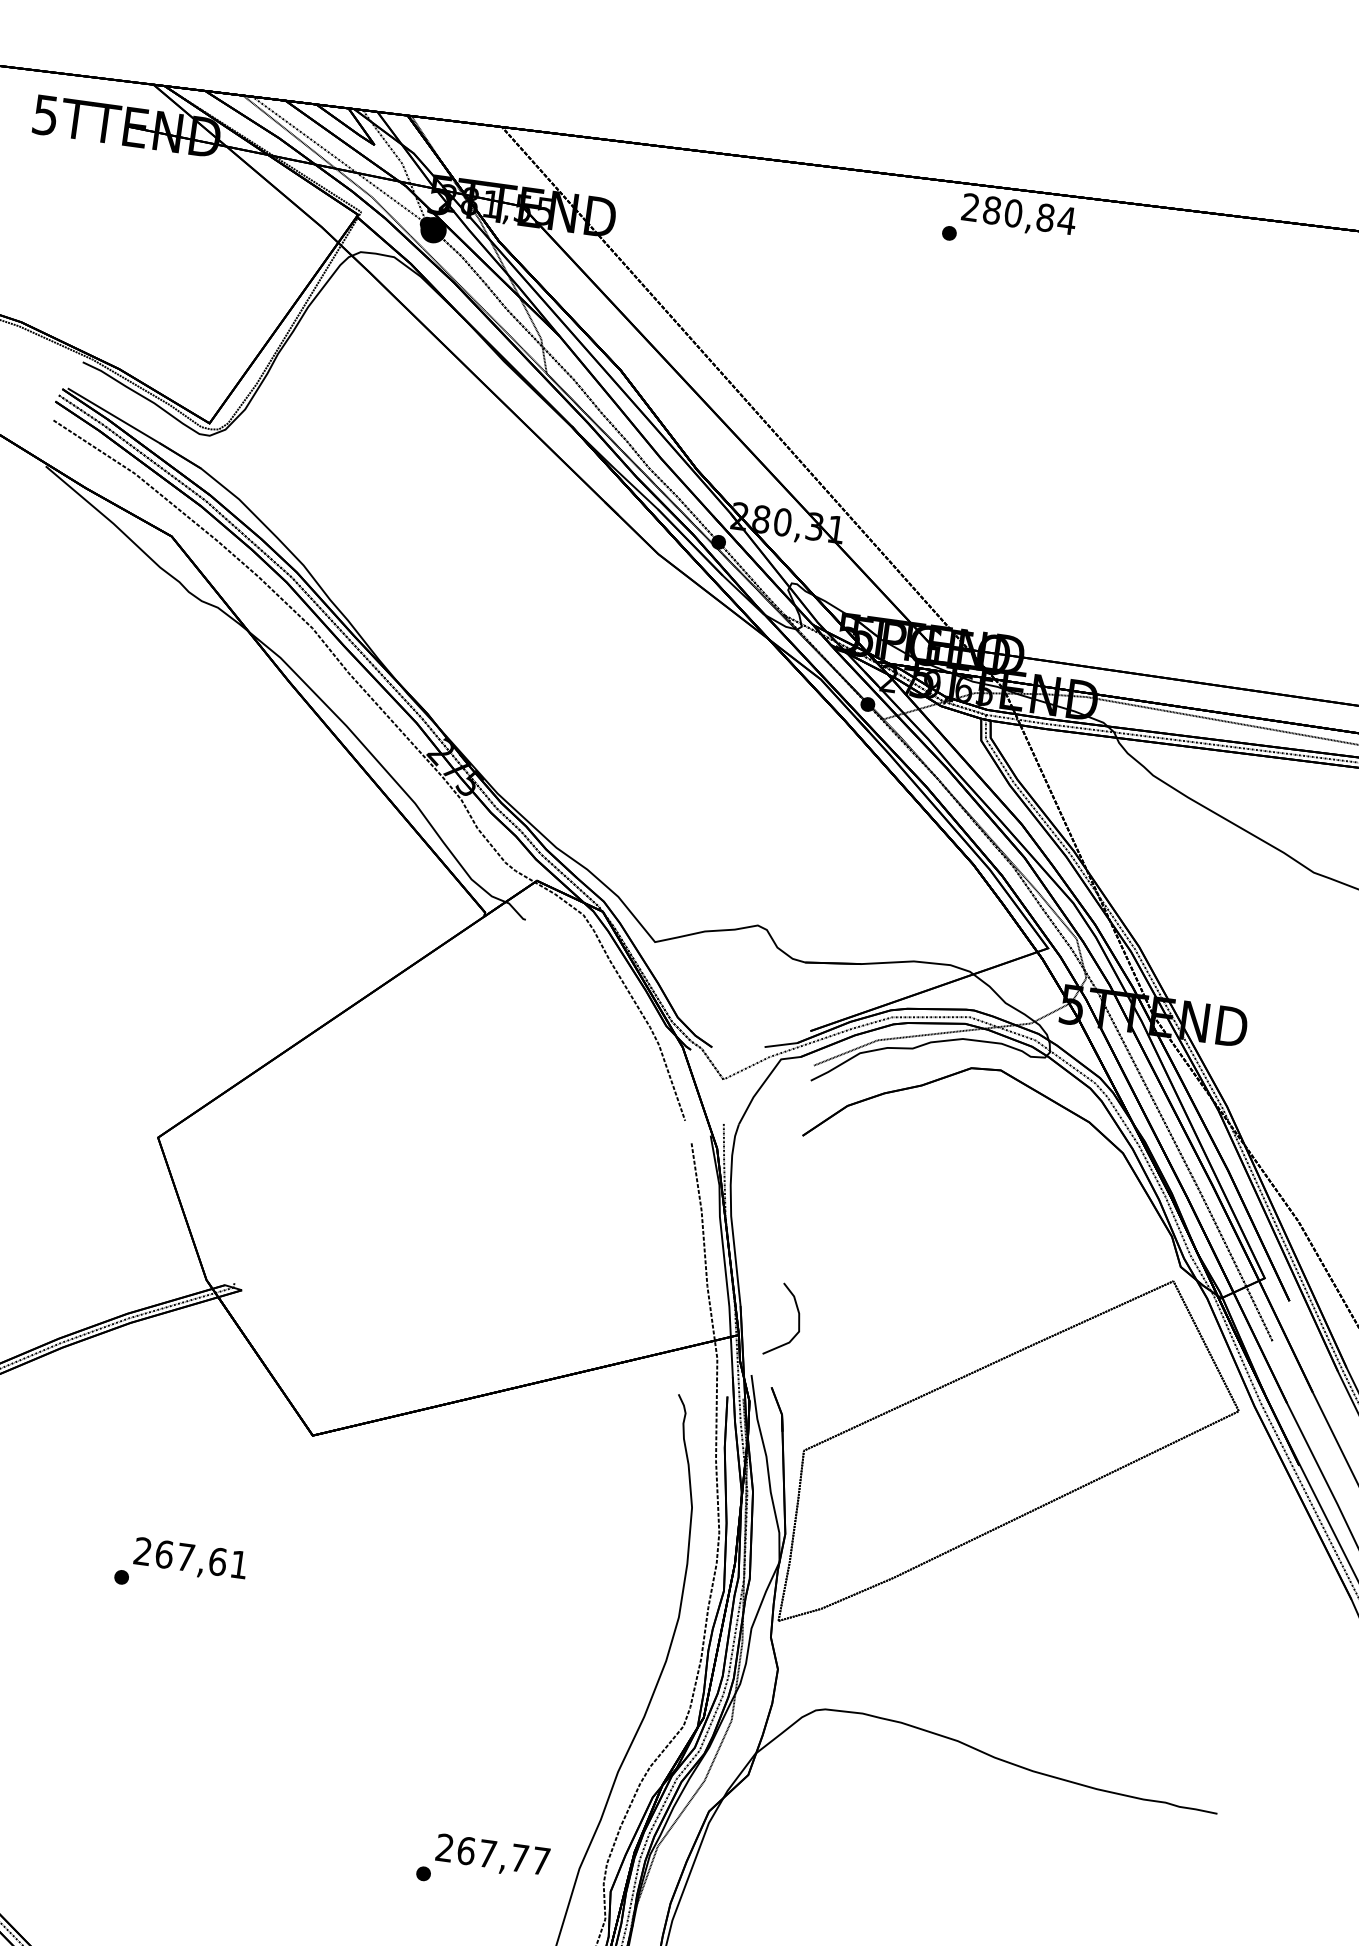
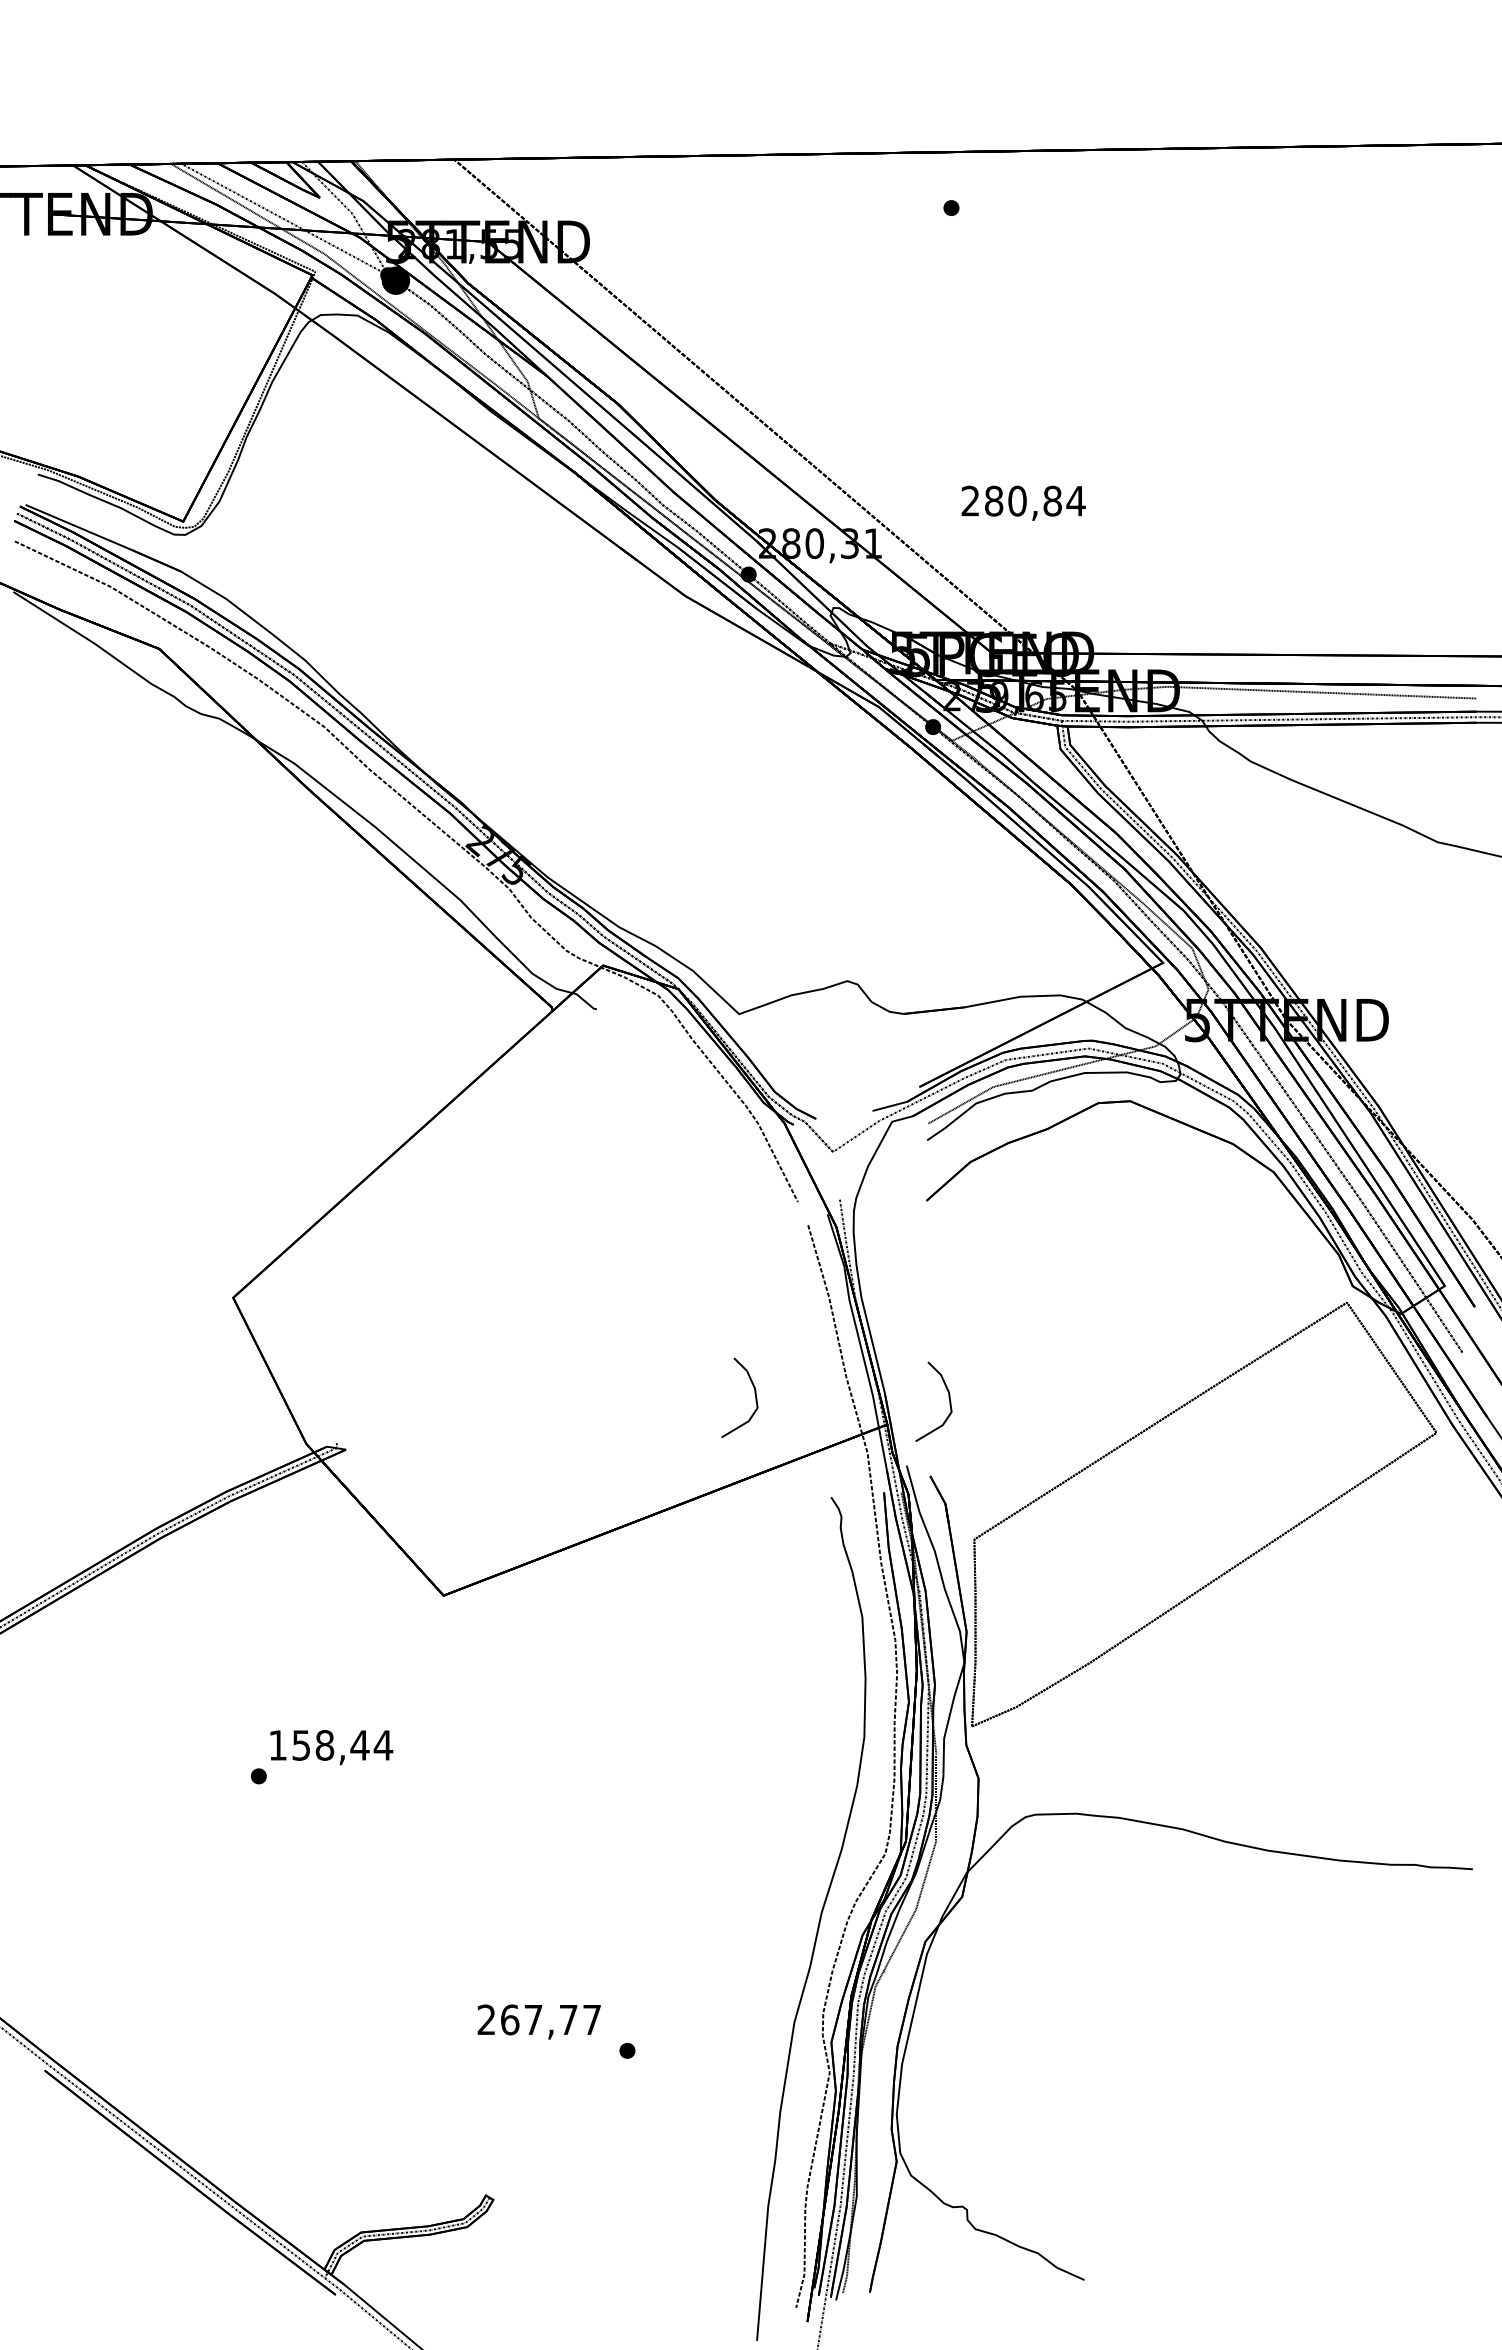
text: (1018, 215) -> (1023, 502), moved
curve: (621, 1290) -> (754, 1394), added
text: (191, 1558) -> (331, 1745), 267,61 -> 158,44
text: (492, 1855) -> (538, 2021), moved

